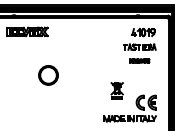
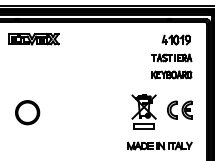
part: (139, 60) -> (171, 74), size x1.67
part: (48, 75) -> (27, 112), moved
part: (116, 90) -> (143, 111), size x1.67
part: (146, 102) -> (179, 109), moved

